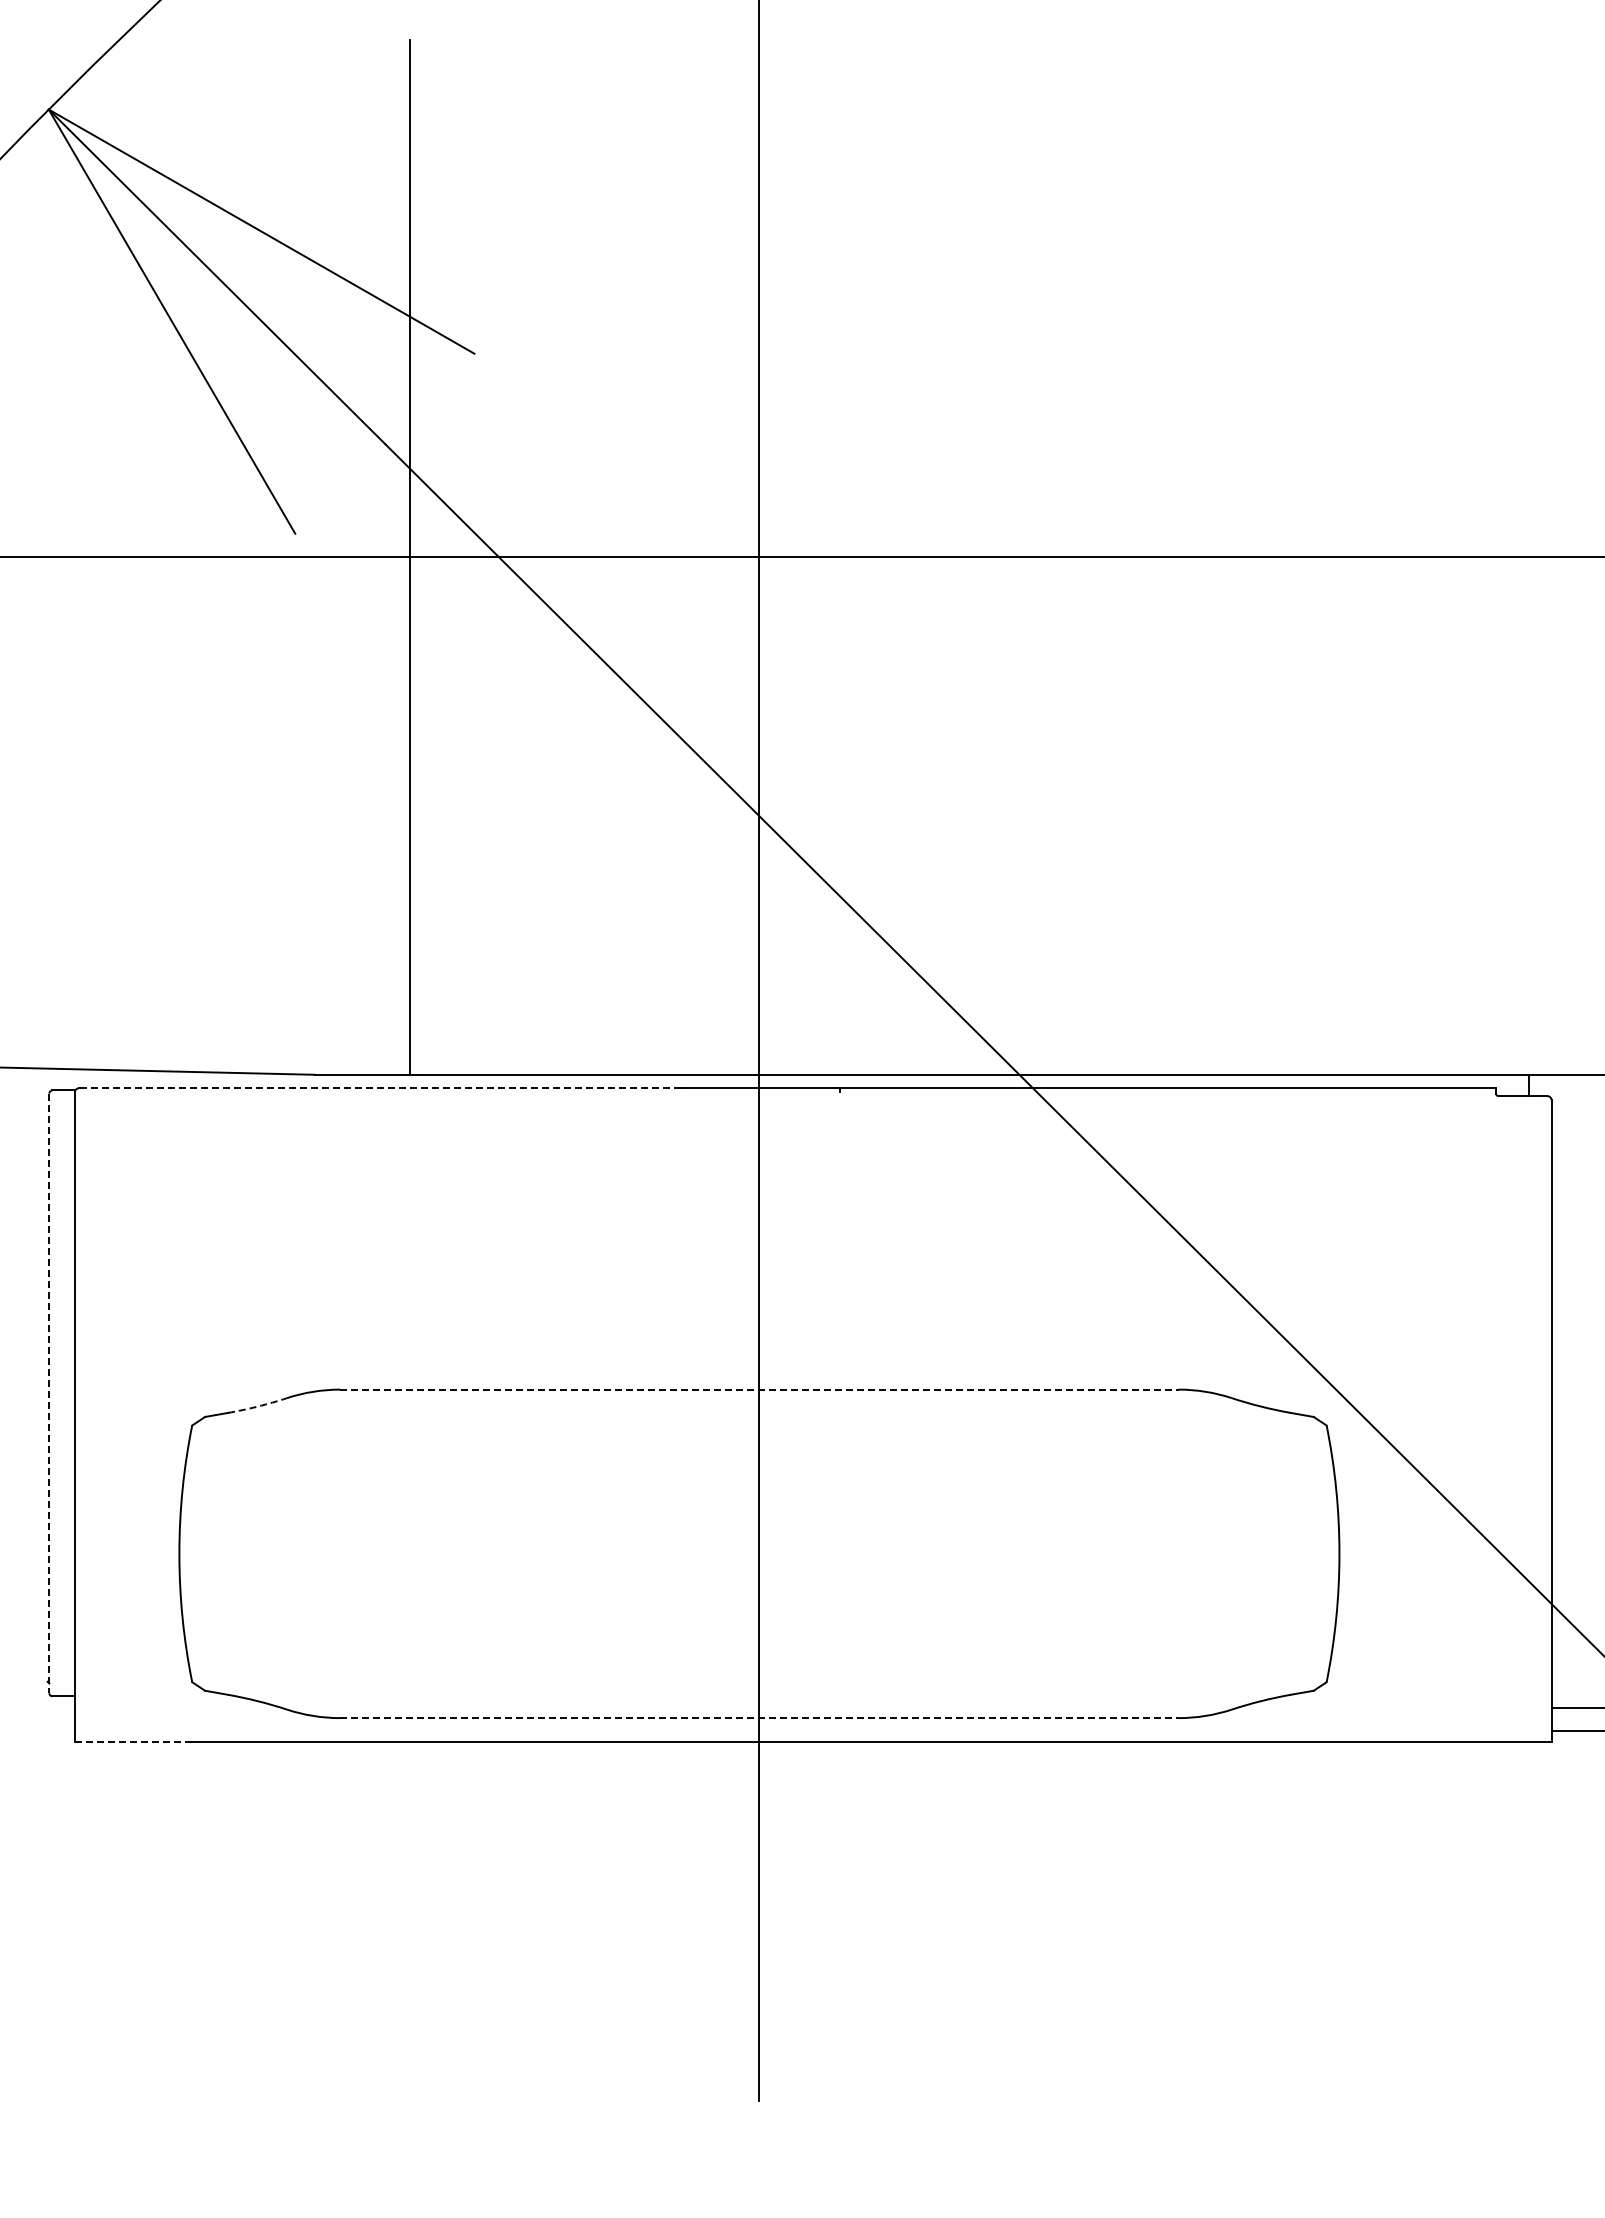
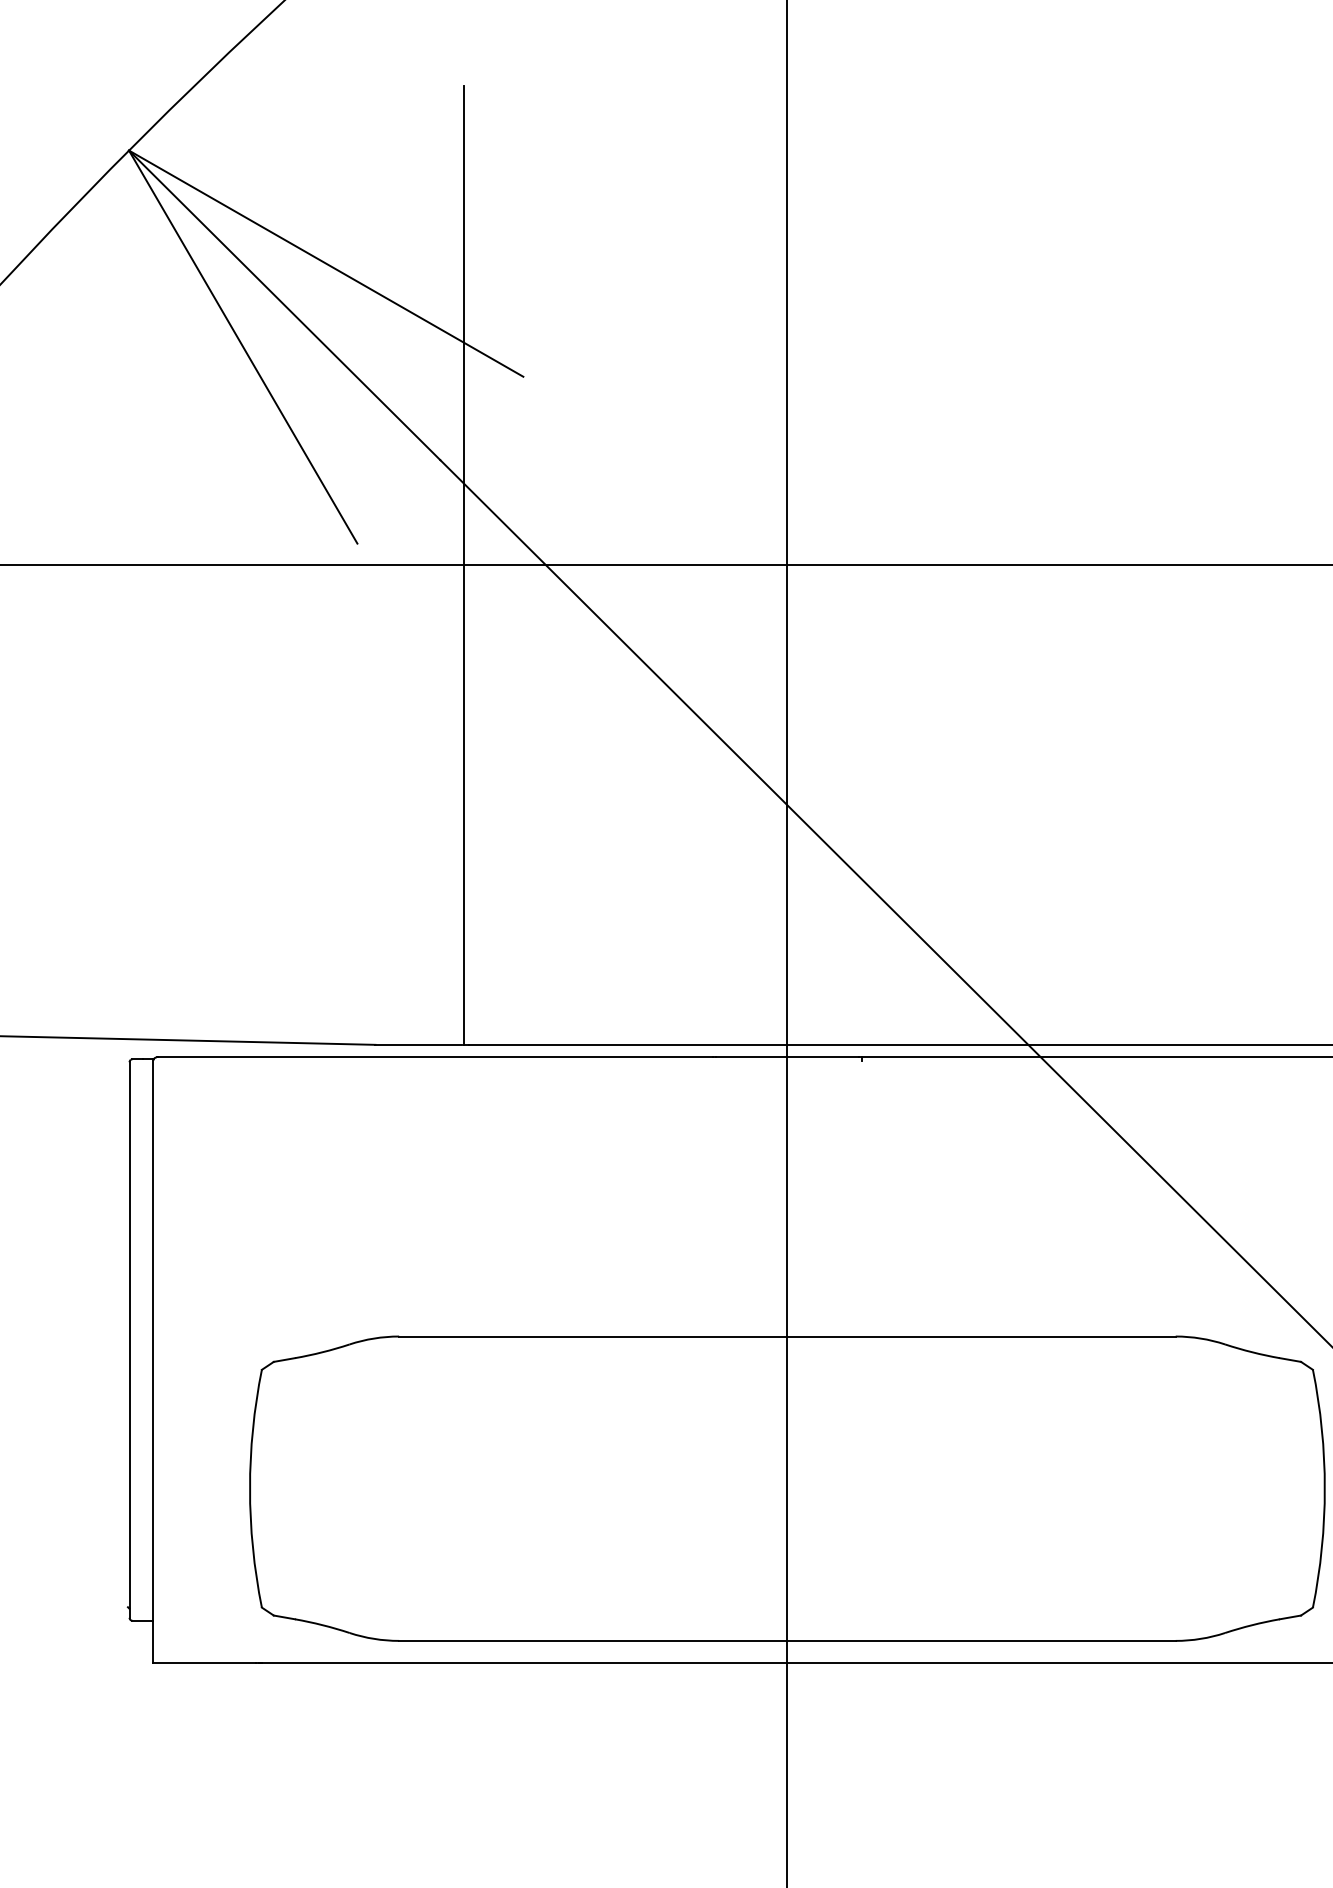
line: (380, 1088) -> (436, 1057), dashed -> solid
line: (759, 1389) -> (787, 1336), dashed -> solid
line: (49, 1393) -> (129, 1340), dashed -> solid
arc: (257, 1406) -> (322, 1352), dashed -> solid
line: (759, 1718) -> (787, 1641), dashed -> solid
line: (130, 1742) -> (204, 1663), dashed -> solid

